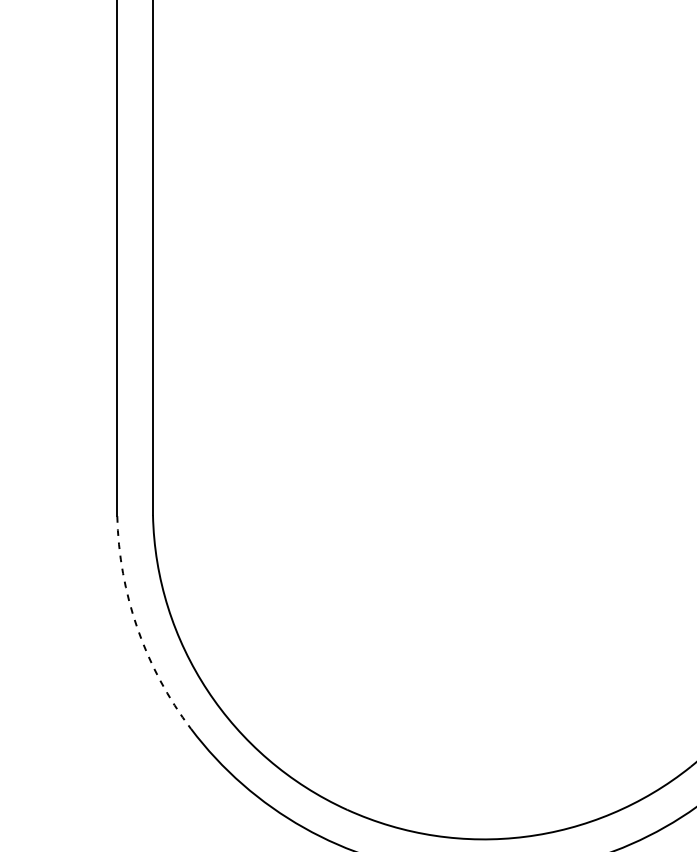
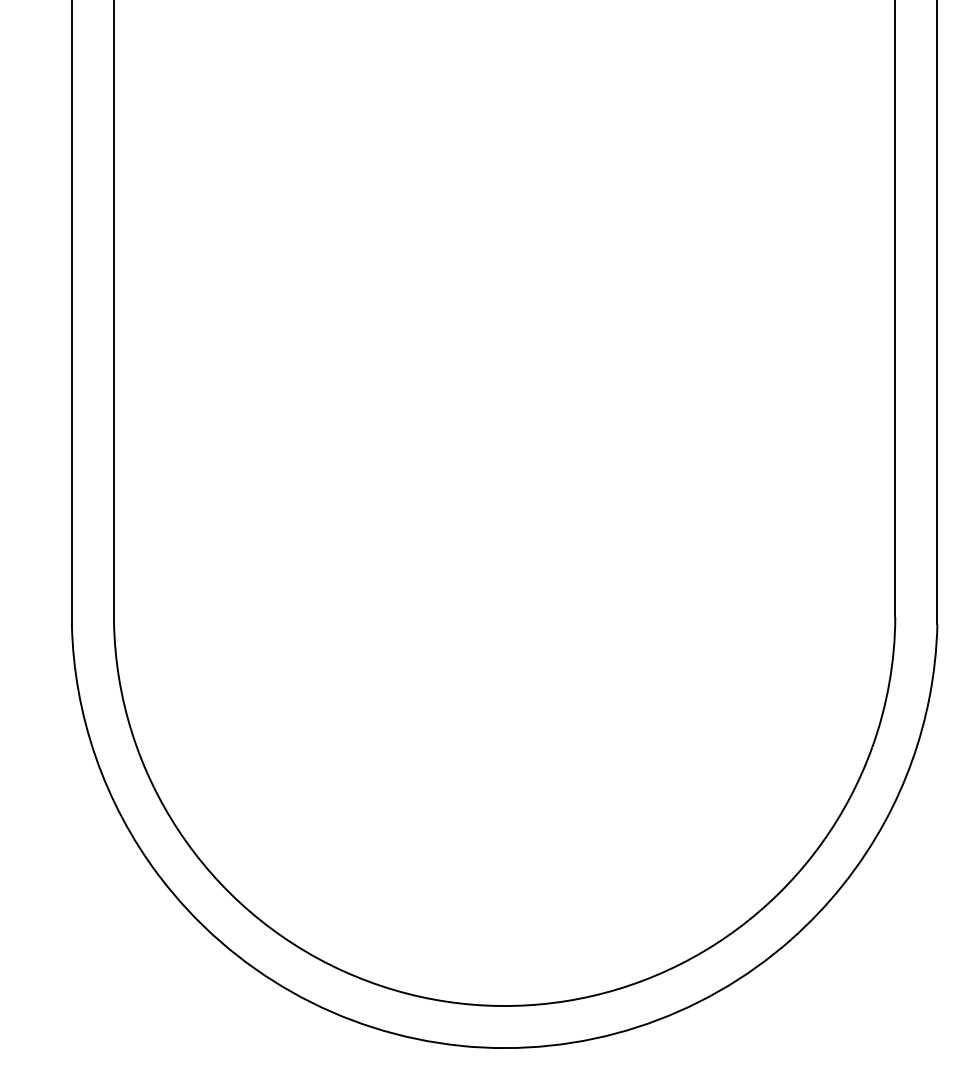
arc: (137, 627) -> (95, 756), dashed -> solid

